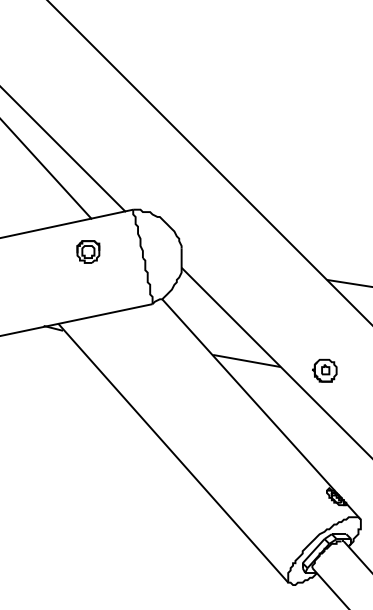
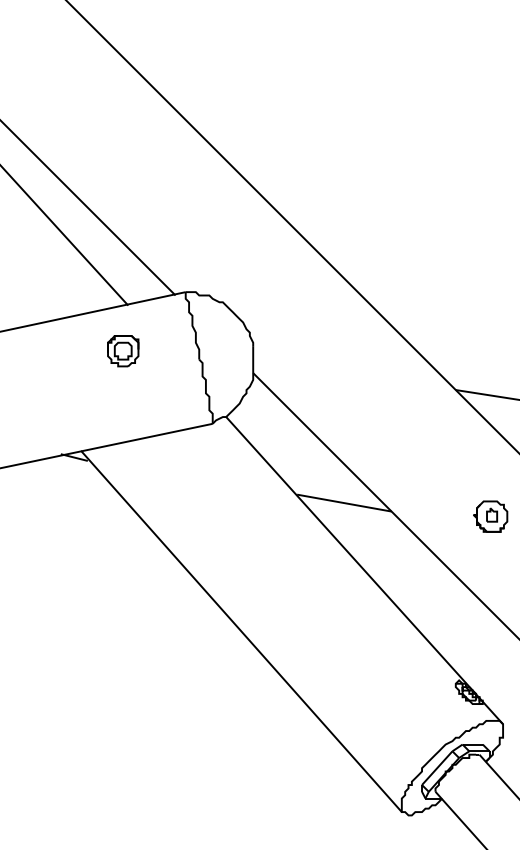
part: (324, 370) -> (490, 516), moved

